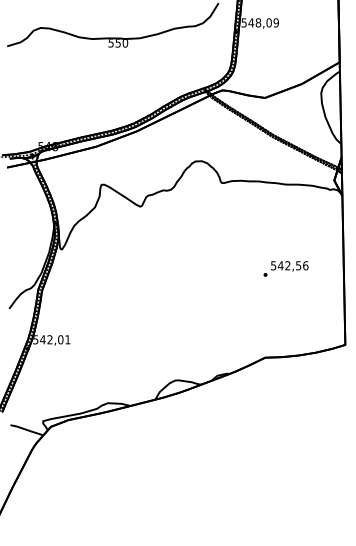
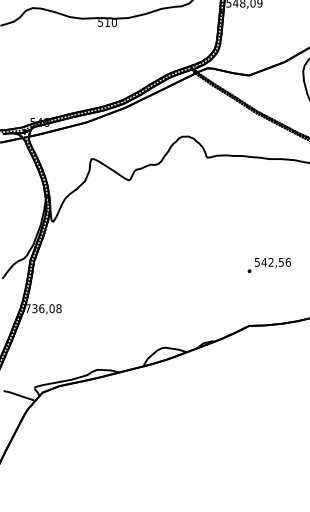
text: (117, 43) -> (106, 23), 550 -> 510
text: (285, 268) -> (268, 265), moved
text: (51, 339) -> (43, 308), 542,01 -> 736,08

